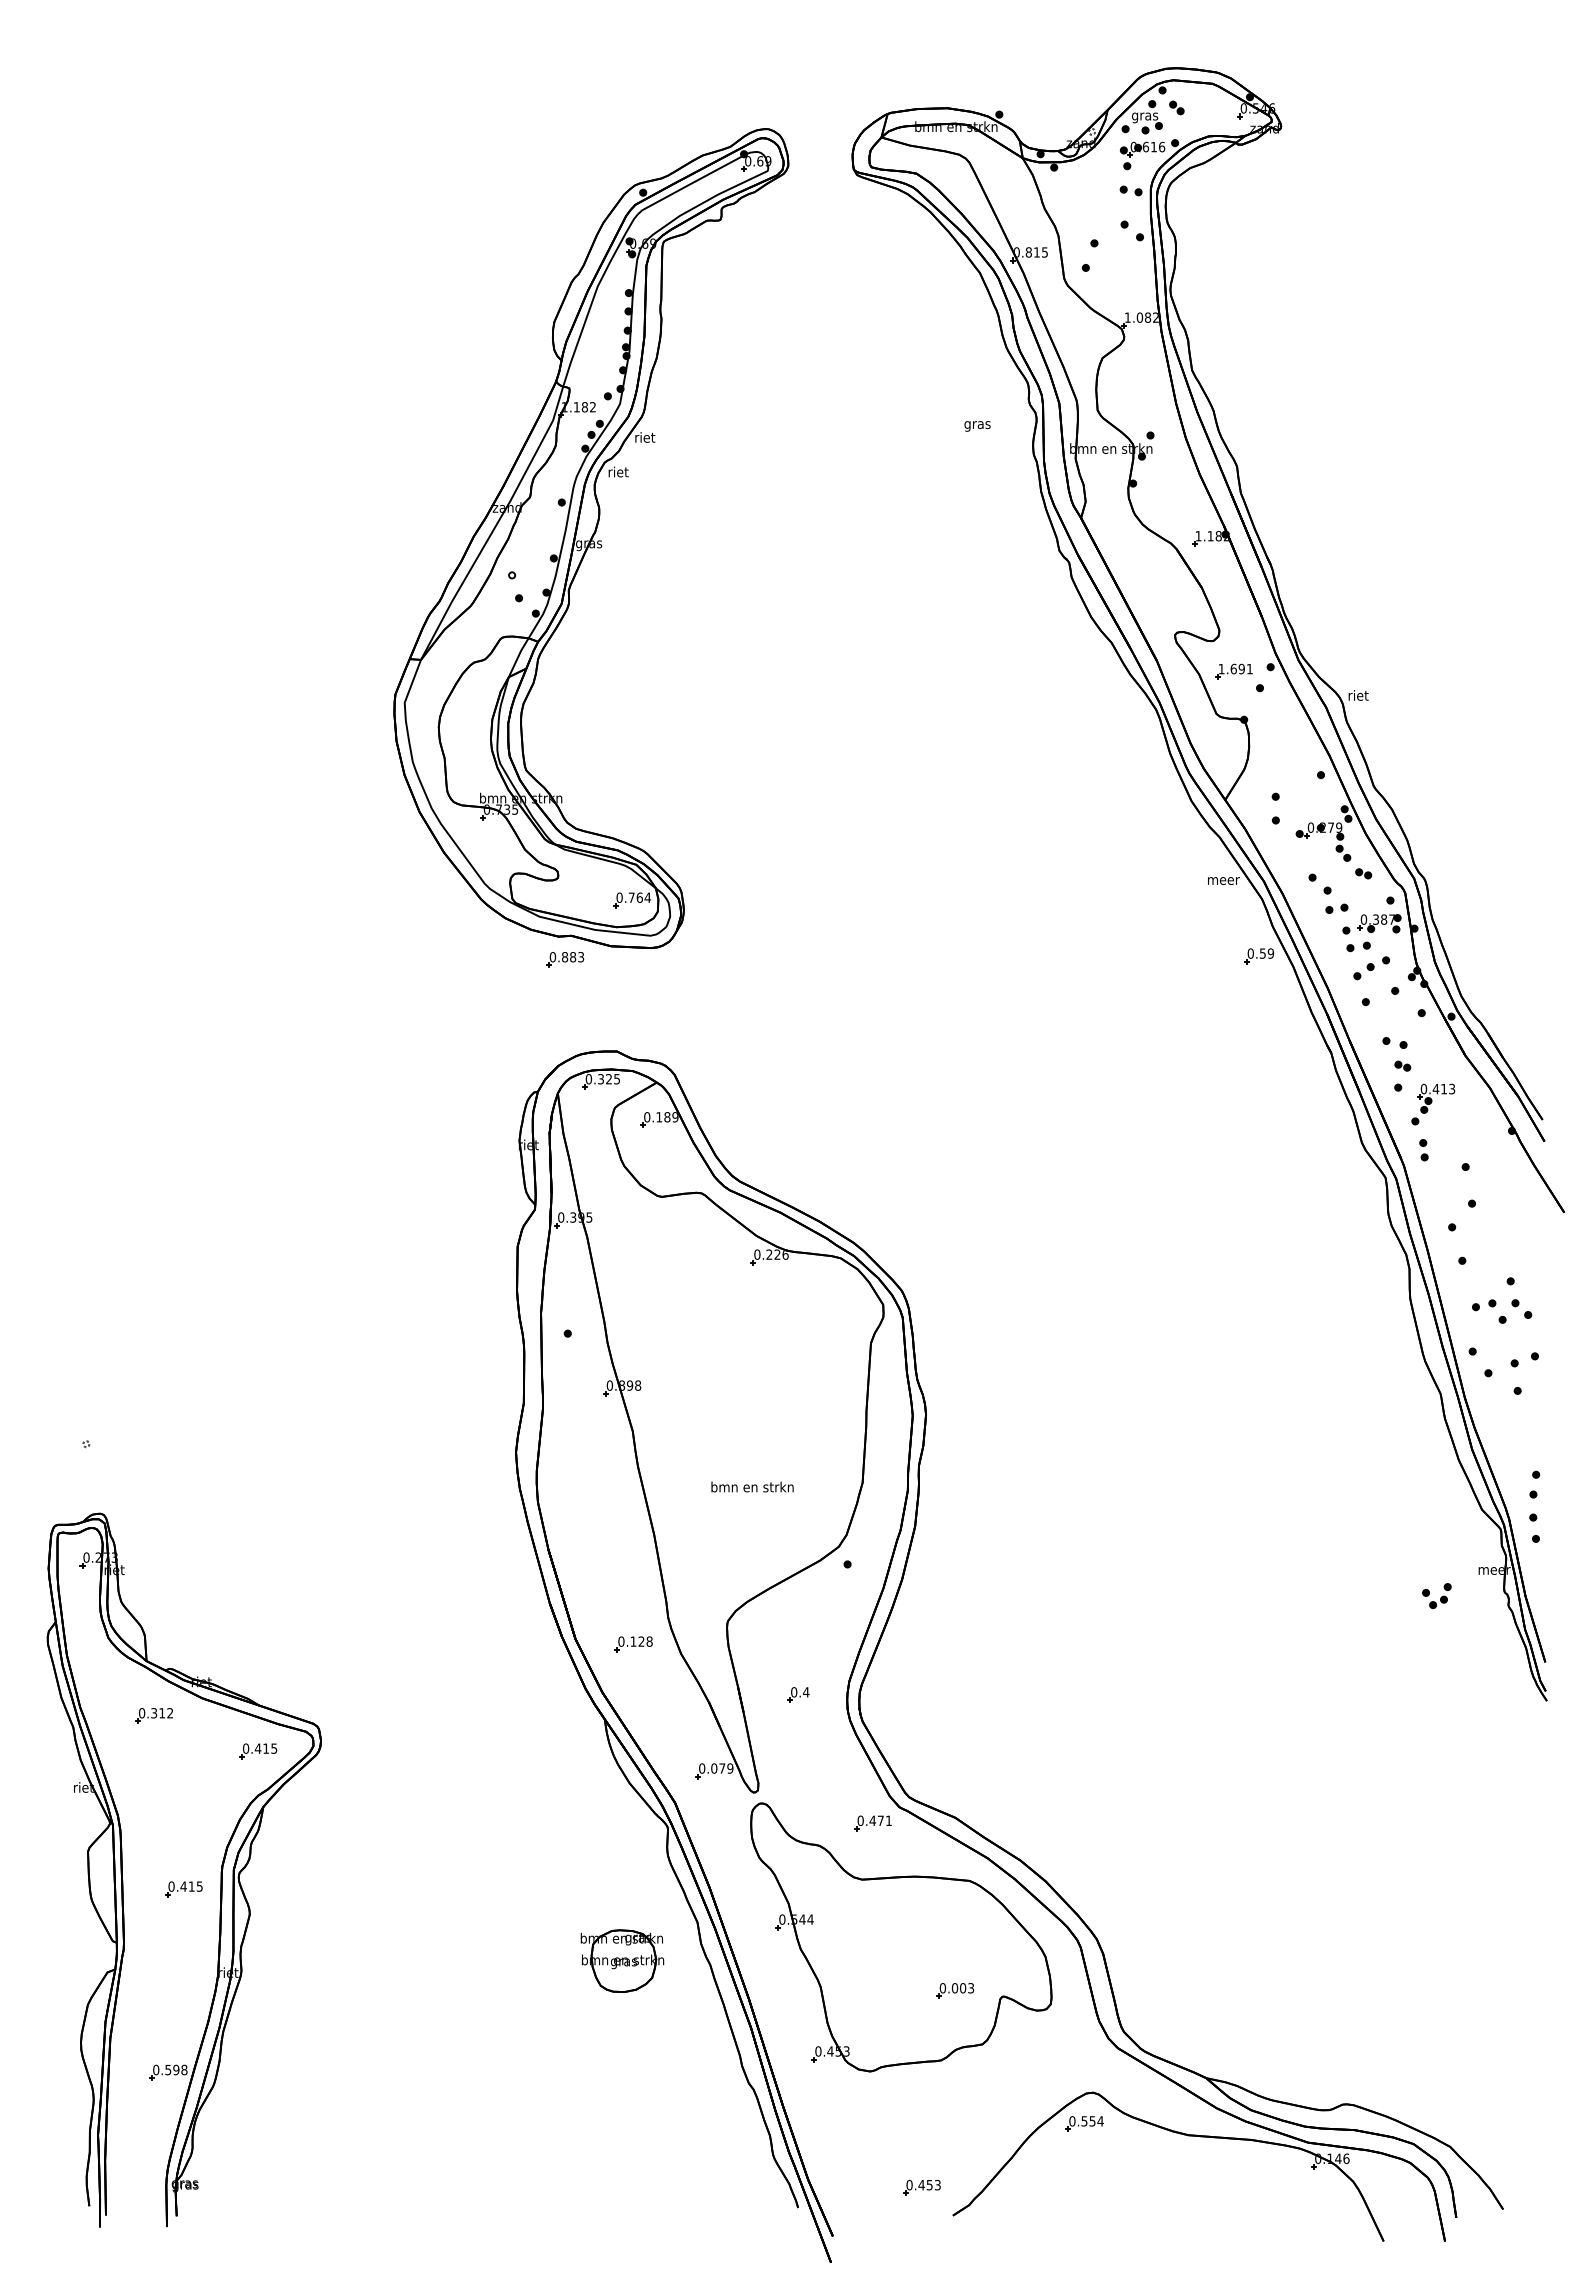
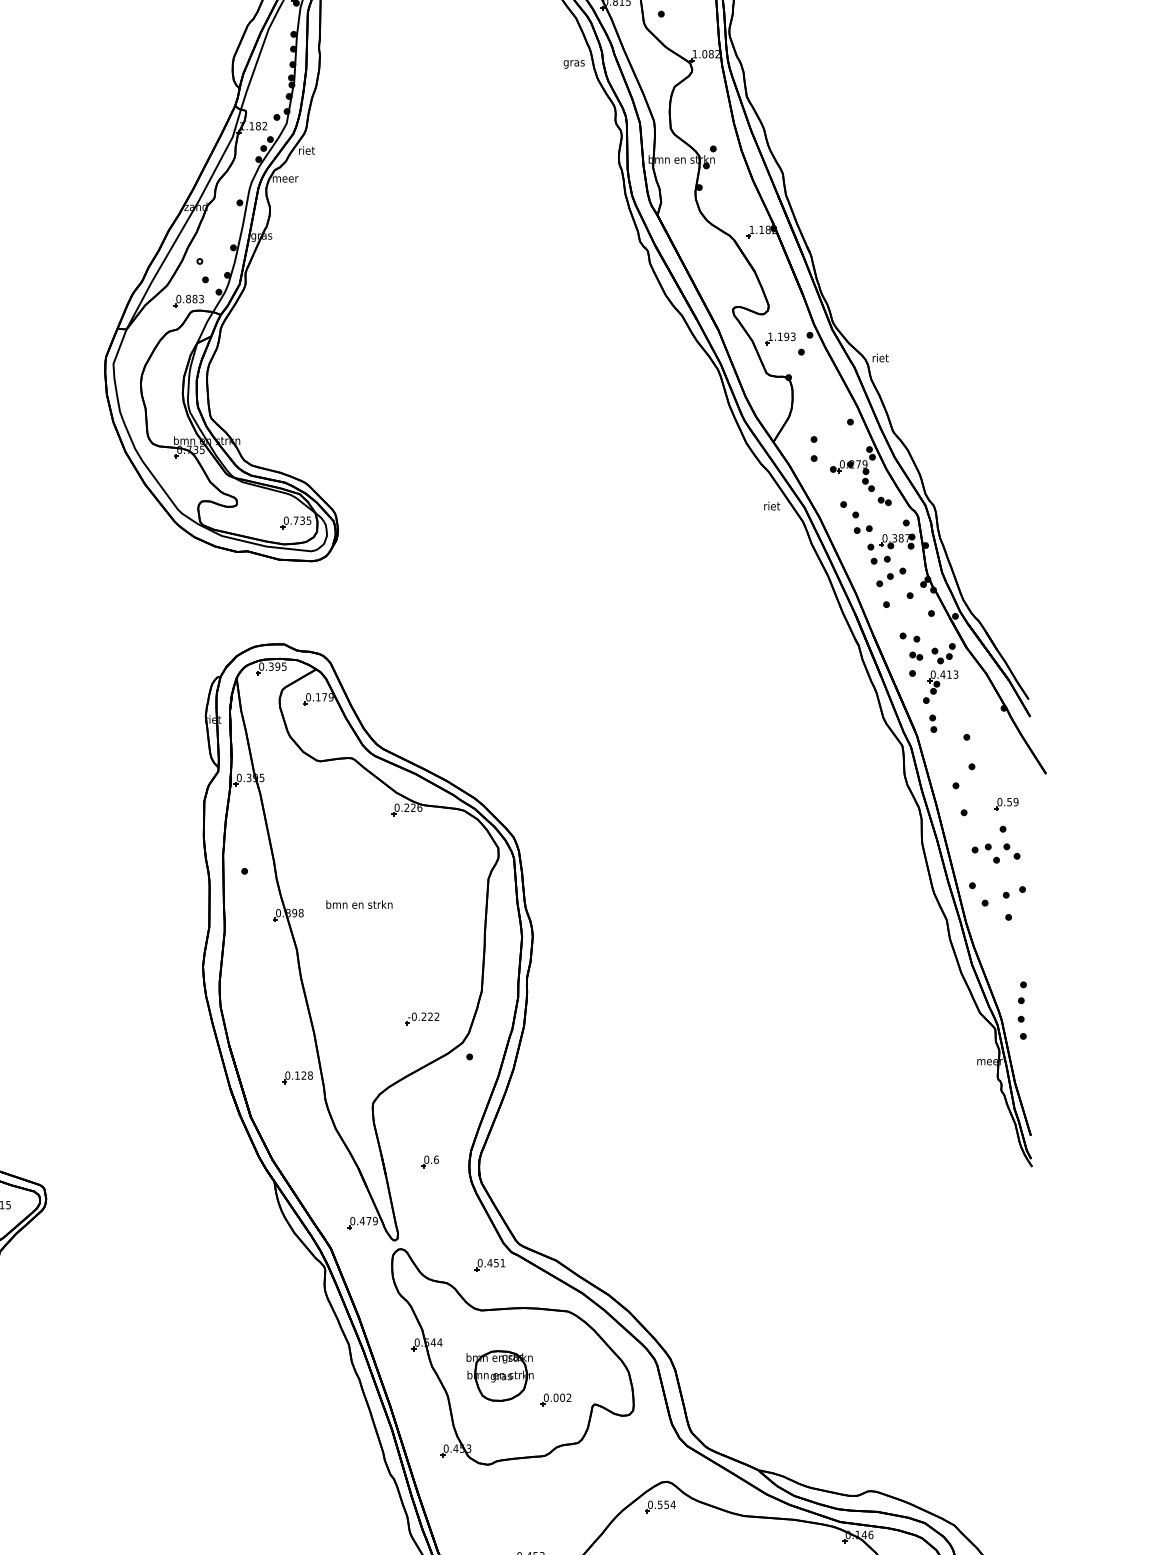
text: (977, 426) -> (574, 64), moved
text: (618, 471) -> (285, 177), riet -> meer
text: (1241, 668) -> (786, 336), 1.691 -> 1.193
text: (1223, 879) -> (772, 506), meer -> riet
text: (643, 897) -> (305, 520), 0.764 -> 0.735
part: (1259, 956) -> (1006, 804), moved
part: (565, 959) -> (188, 300), moved
text: (609, 1079) -> (278, 666), 0.325 -> 0.395
text: (667, 1117) -> (324, 697), 0.189 -> 0.179
text: (752, 1486) -> (359, 904), moved
part: (788, 1517) -> (422, 1019), added
part: (1436, 1596) -> (943, 654), moved
part: (633, 1644) -> (297, 1077), moved
text: (805, 1692) -> (435, 1159), 0.4 -> 0.6
text: (713, 1768) -> (361, 1221), 0.079 -> 0.479
text: (880, 1820) -> (496, 1262), 0.471 -> 0.451
part: (622, 1960) -> (500, 1375), moved
text: (971, 1988) -> (569, 1398), 0.003 -> 0.002

